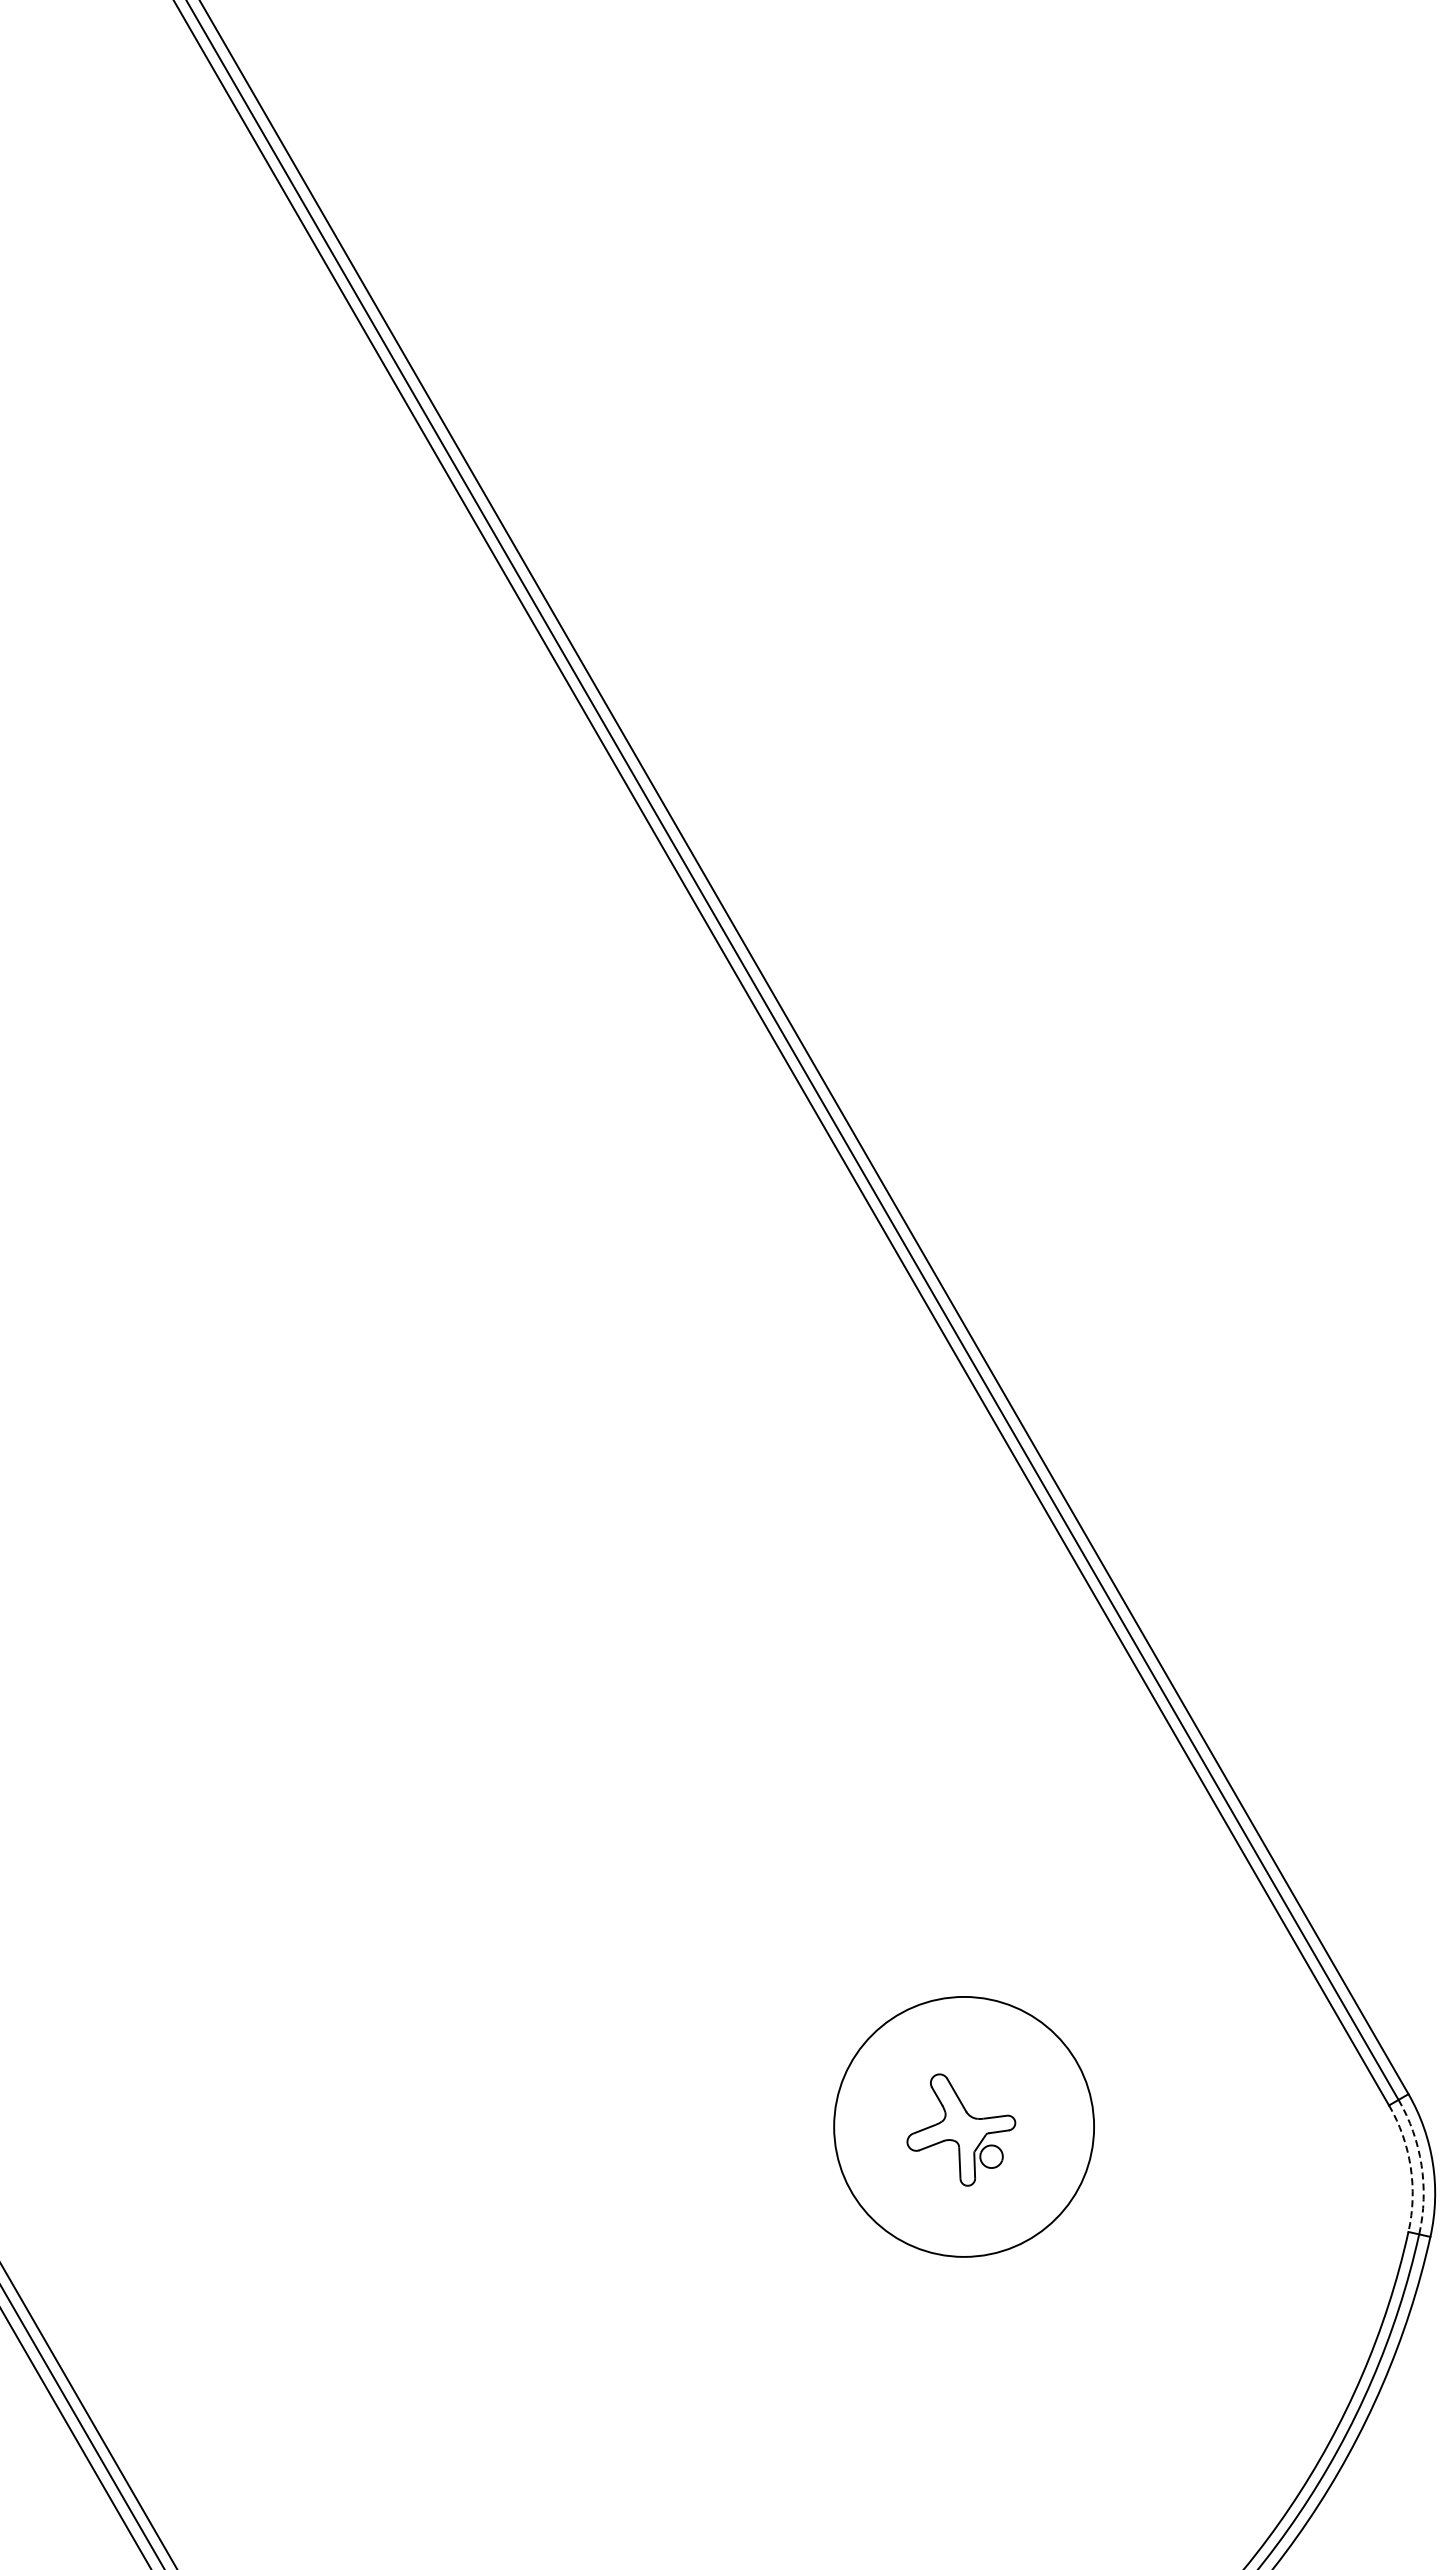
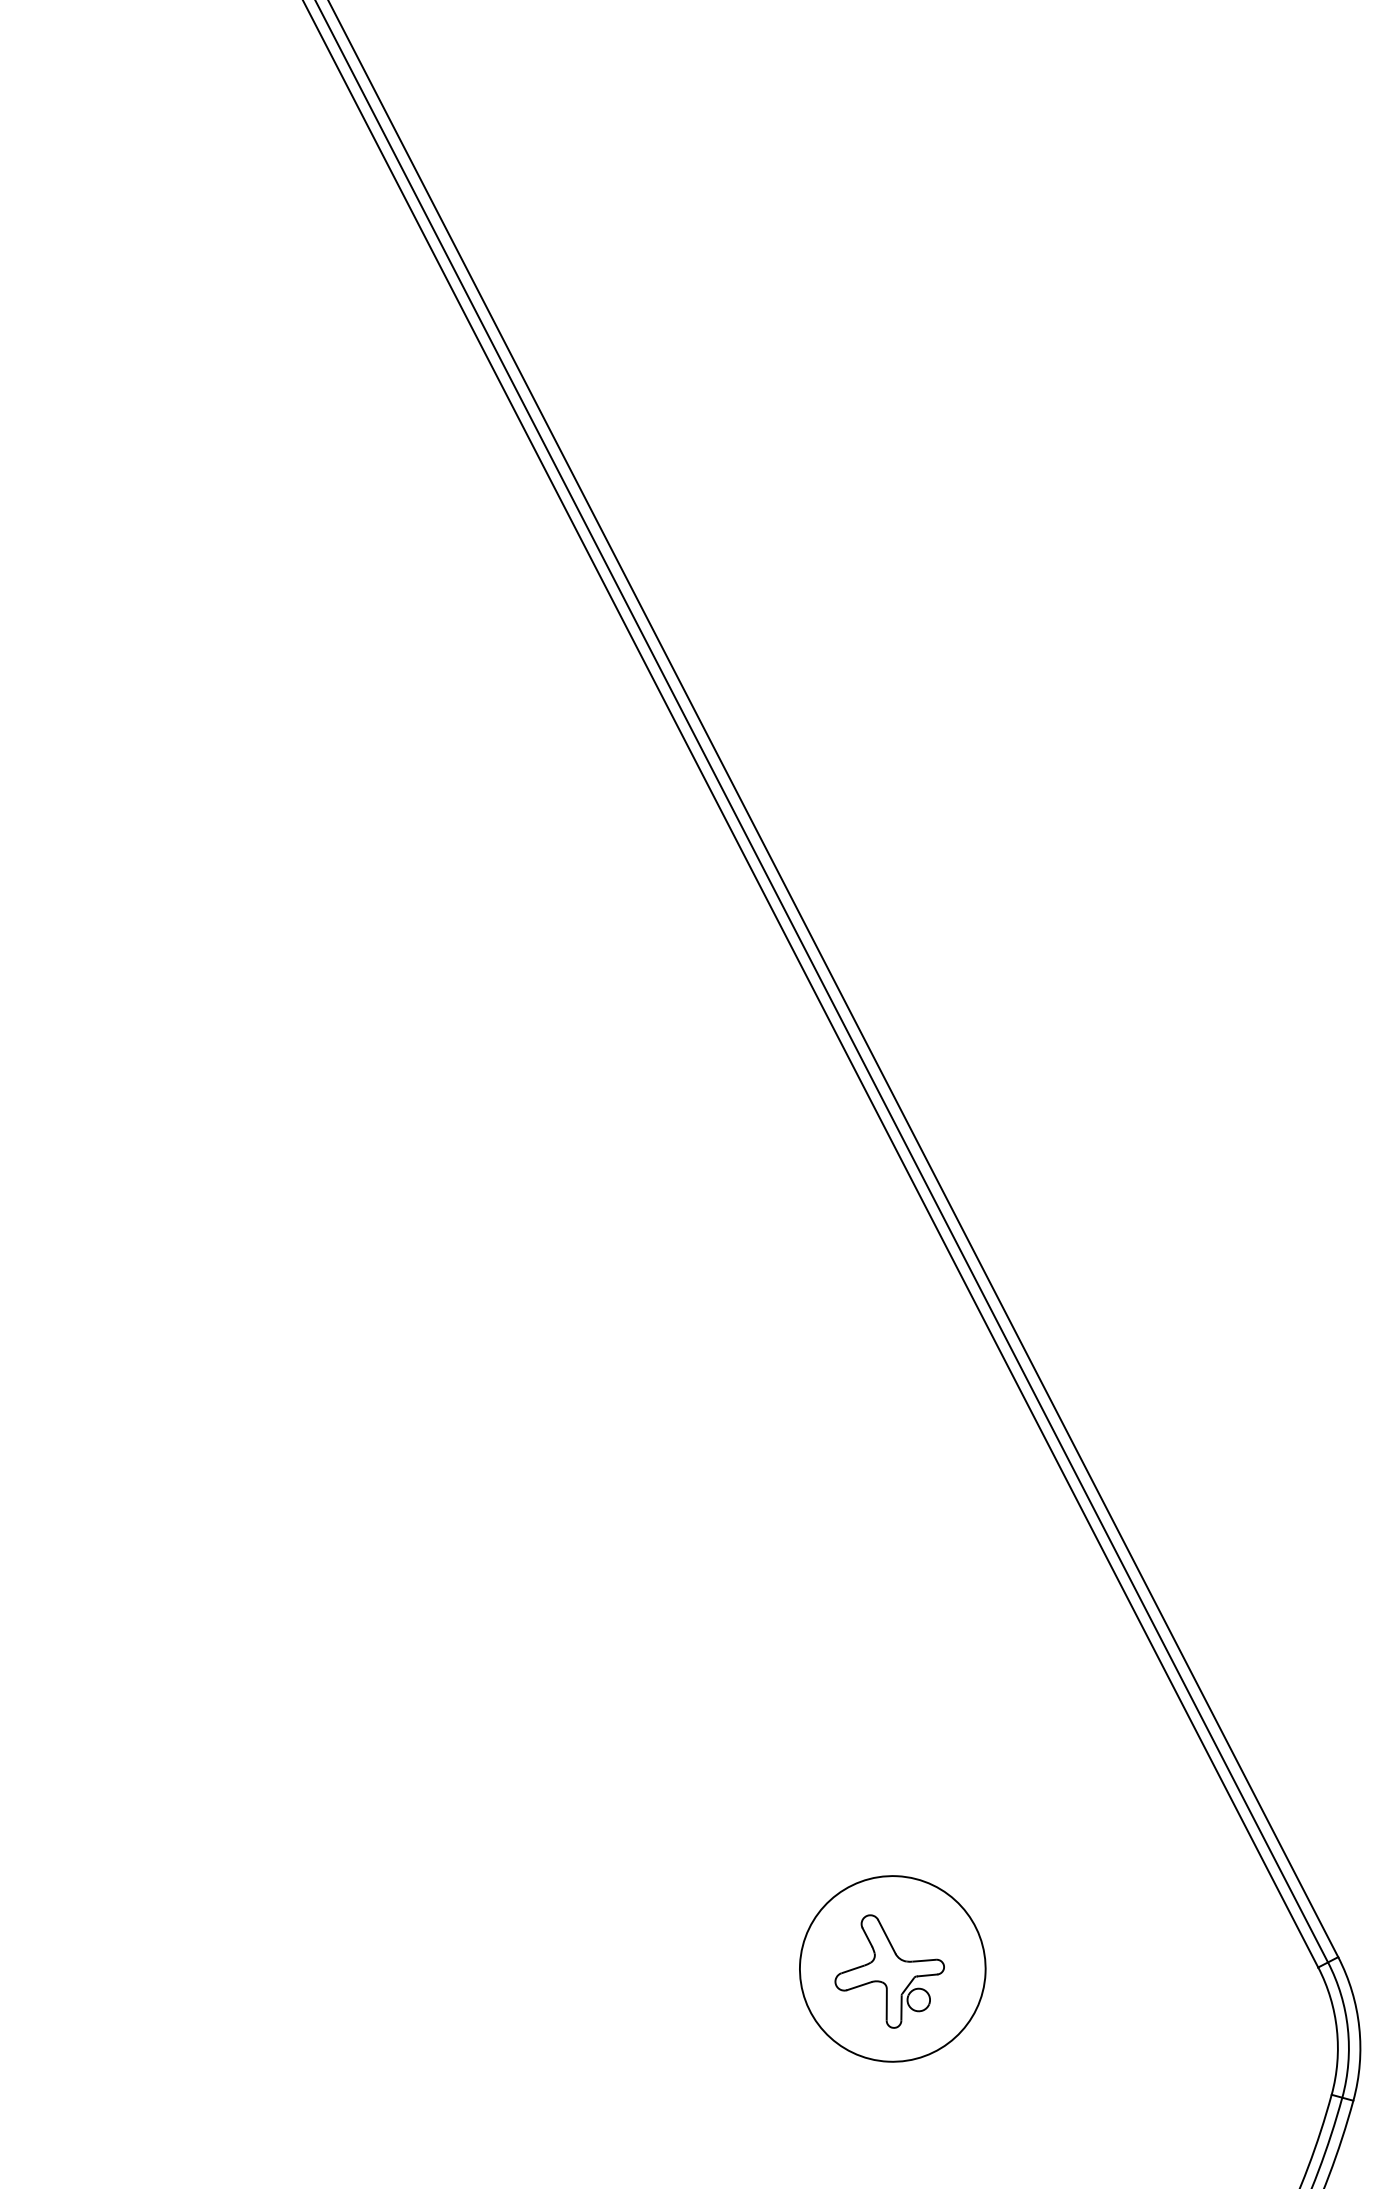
circle: (963, 2126) -> (892, 1968), size x0.71
arc: (1421, 2165) -> (1347, 2029), dashed -> solid
arc: (1410, 2166) -> (1336, 2029), dashed -> solid

